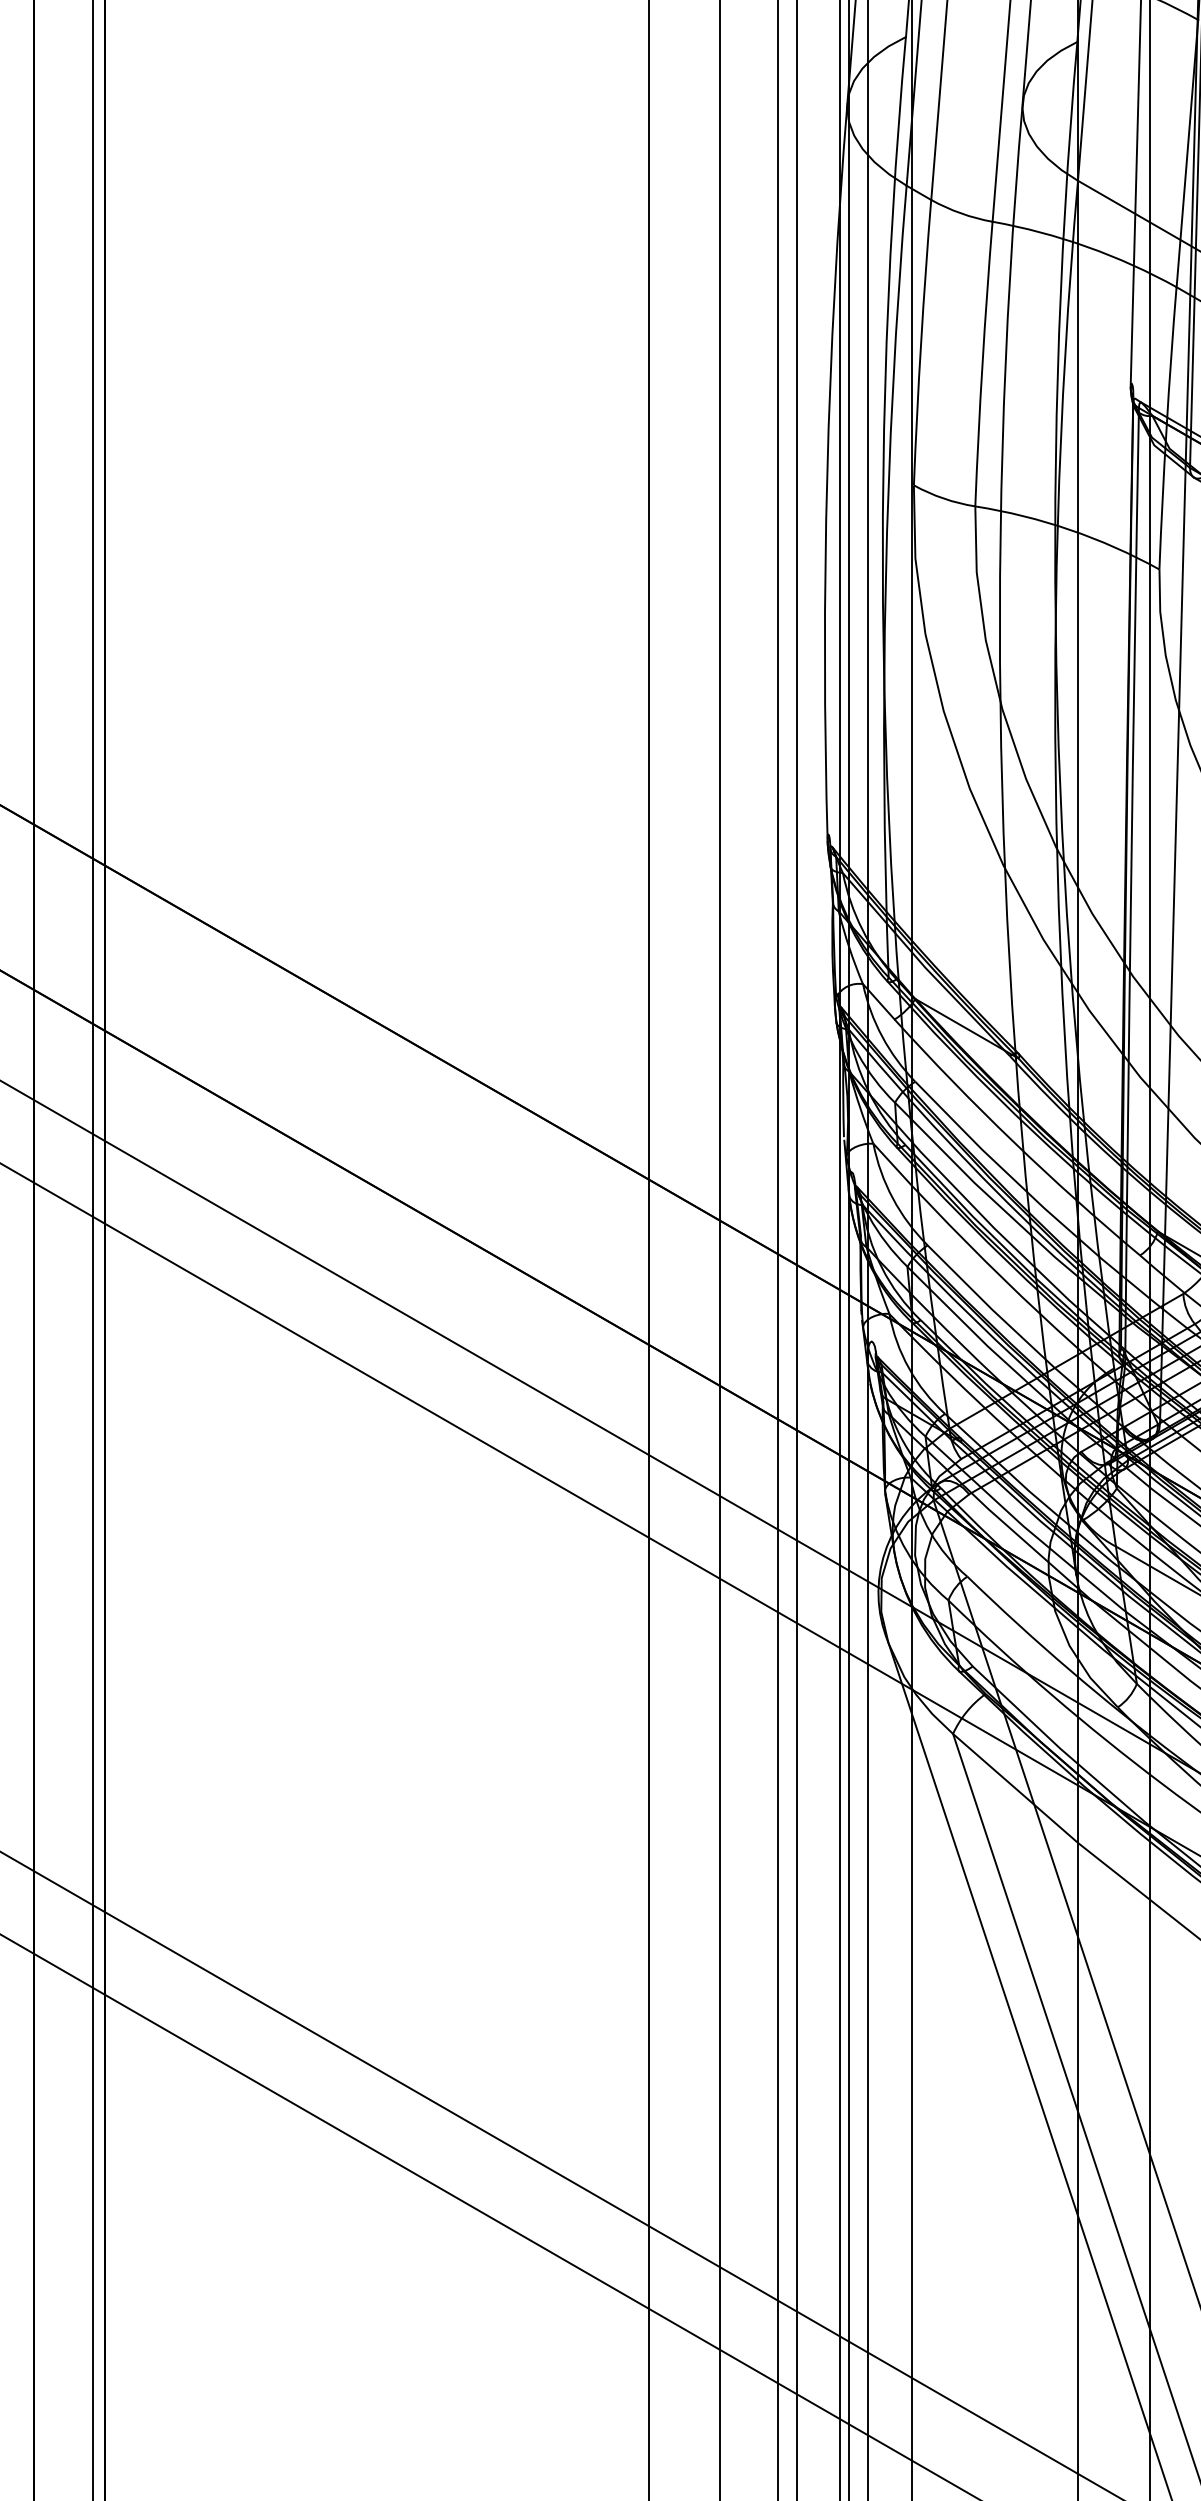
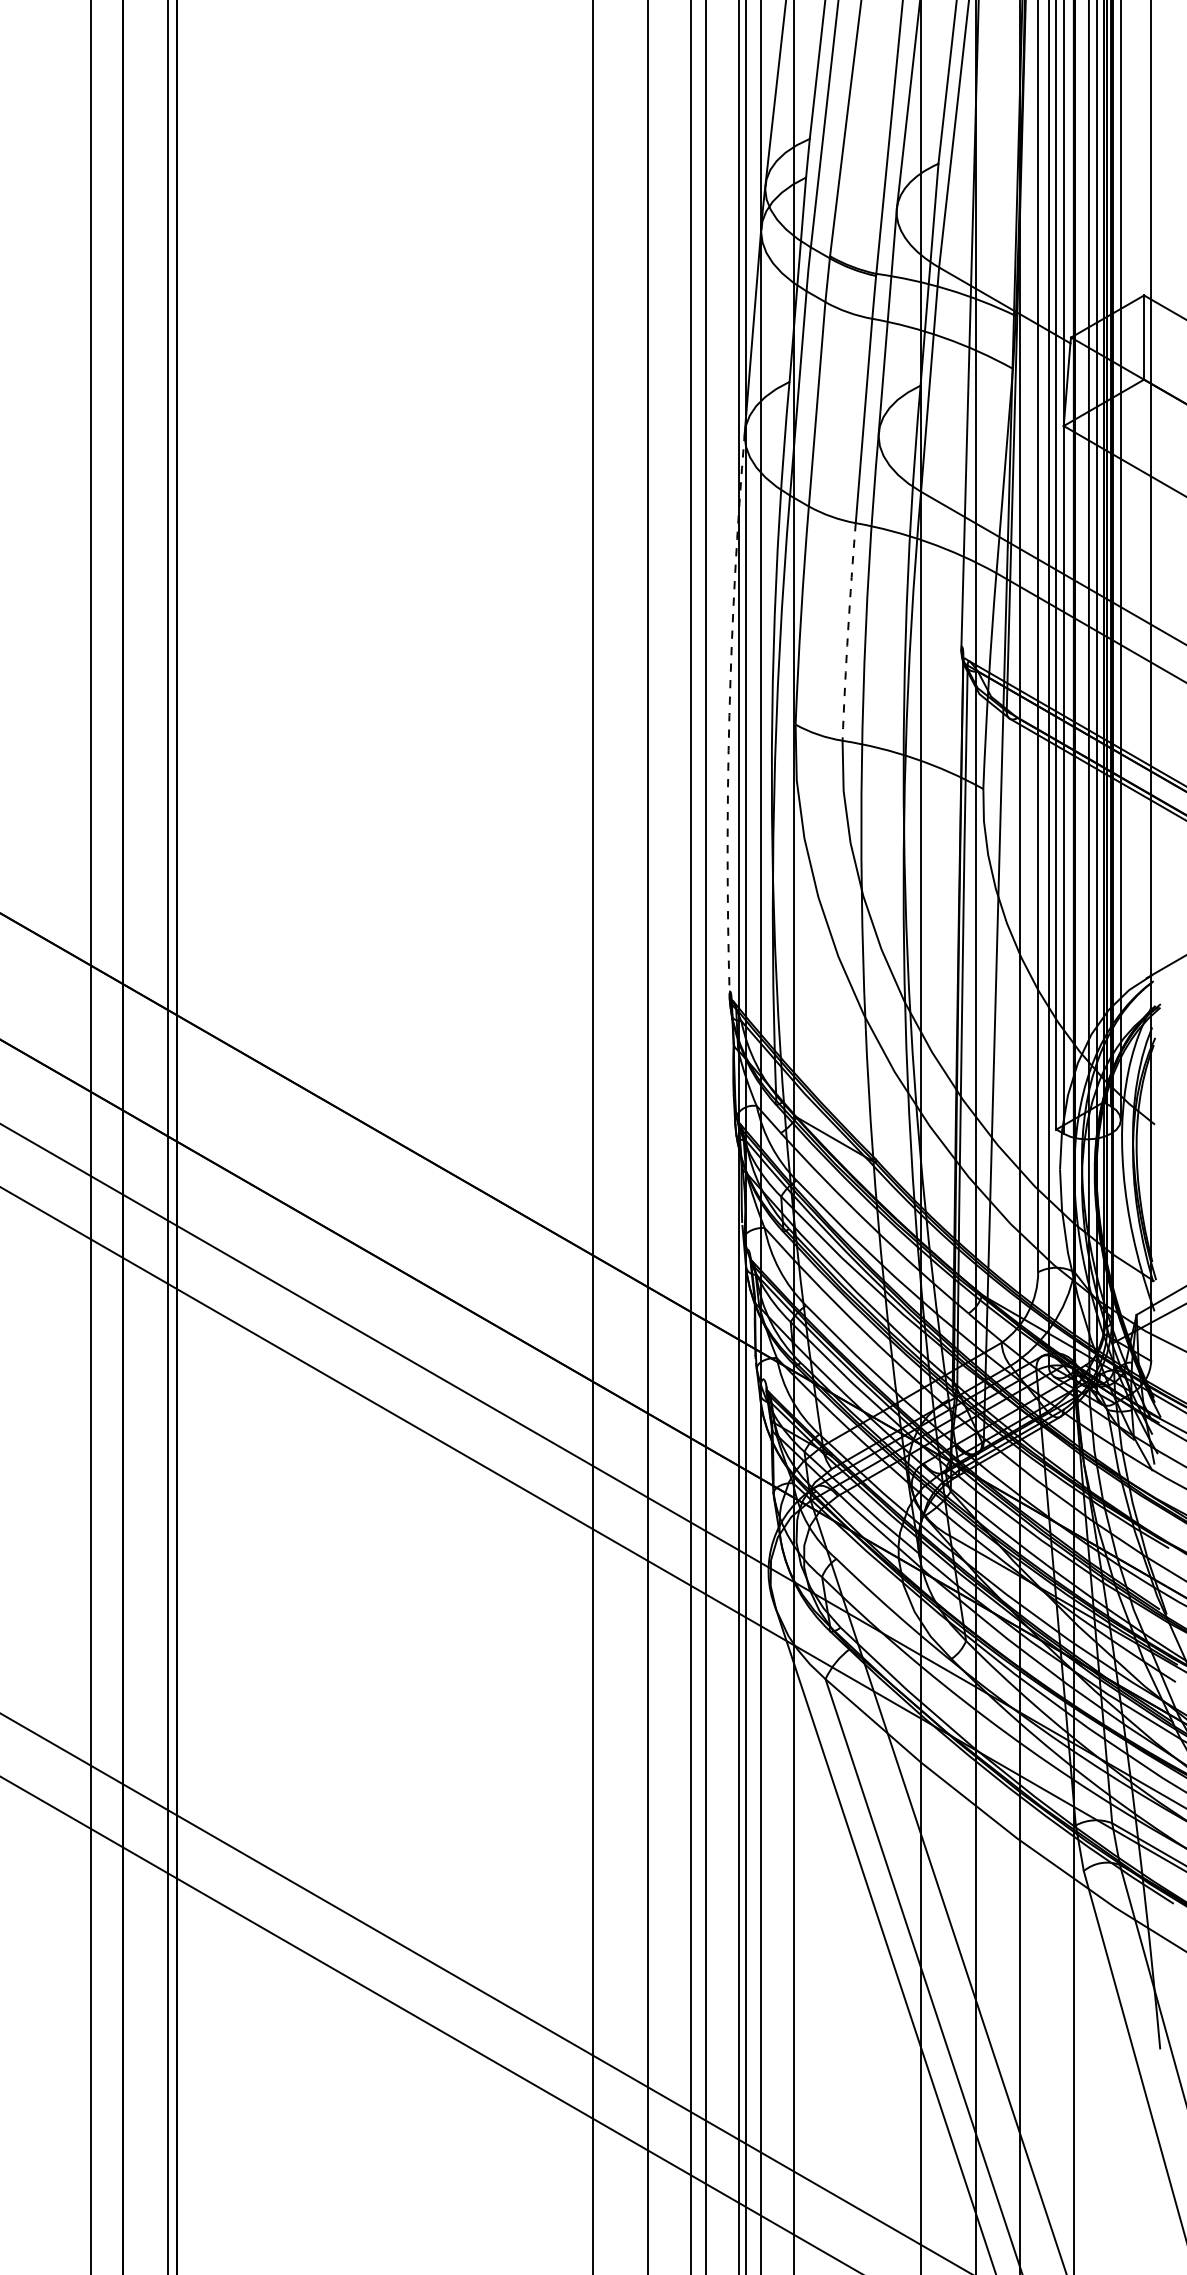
arc: (983, 363) -> (848, 631), solid -> dashed
arc: (827, 473) -> (729, 715), solid -> dashed

